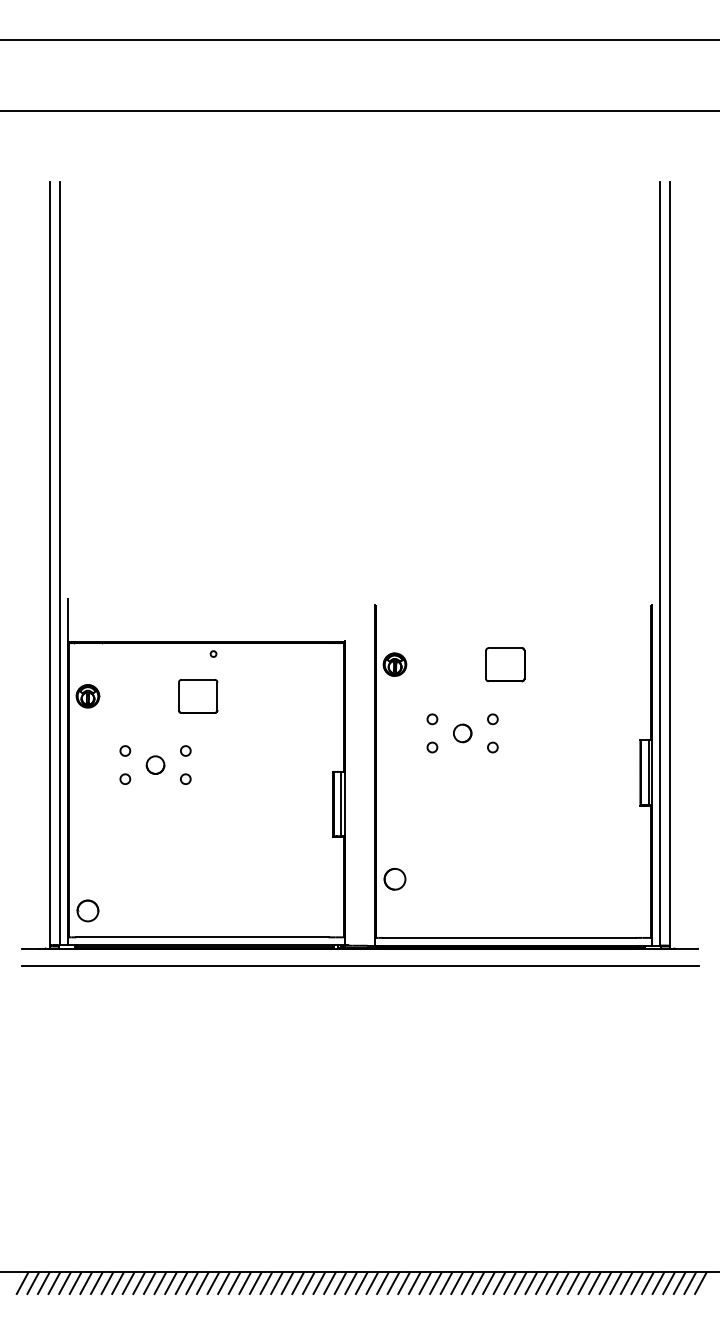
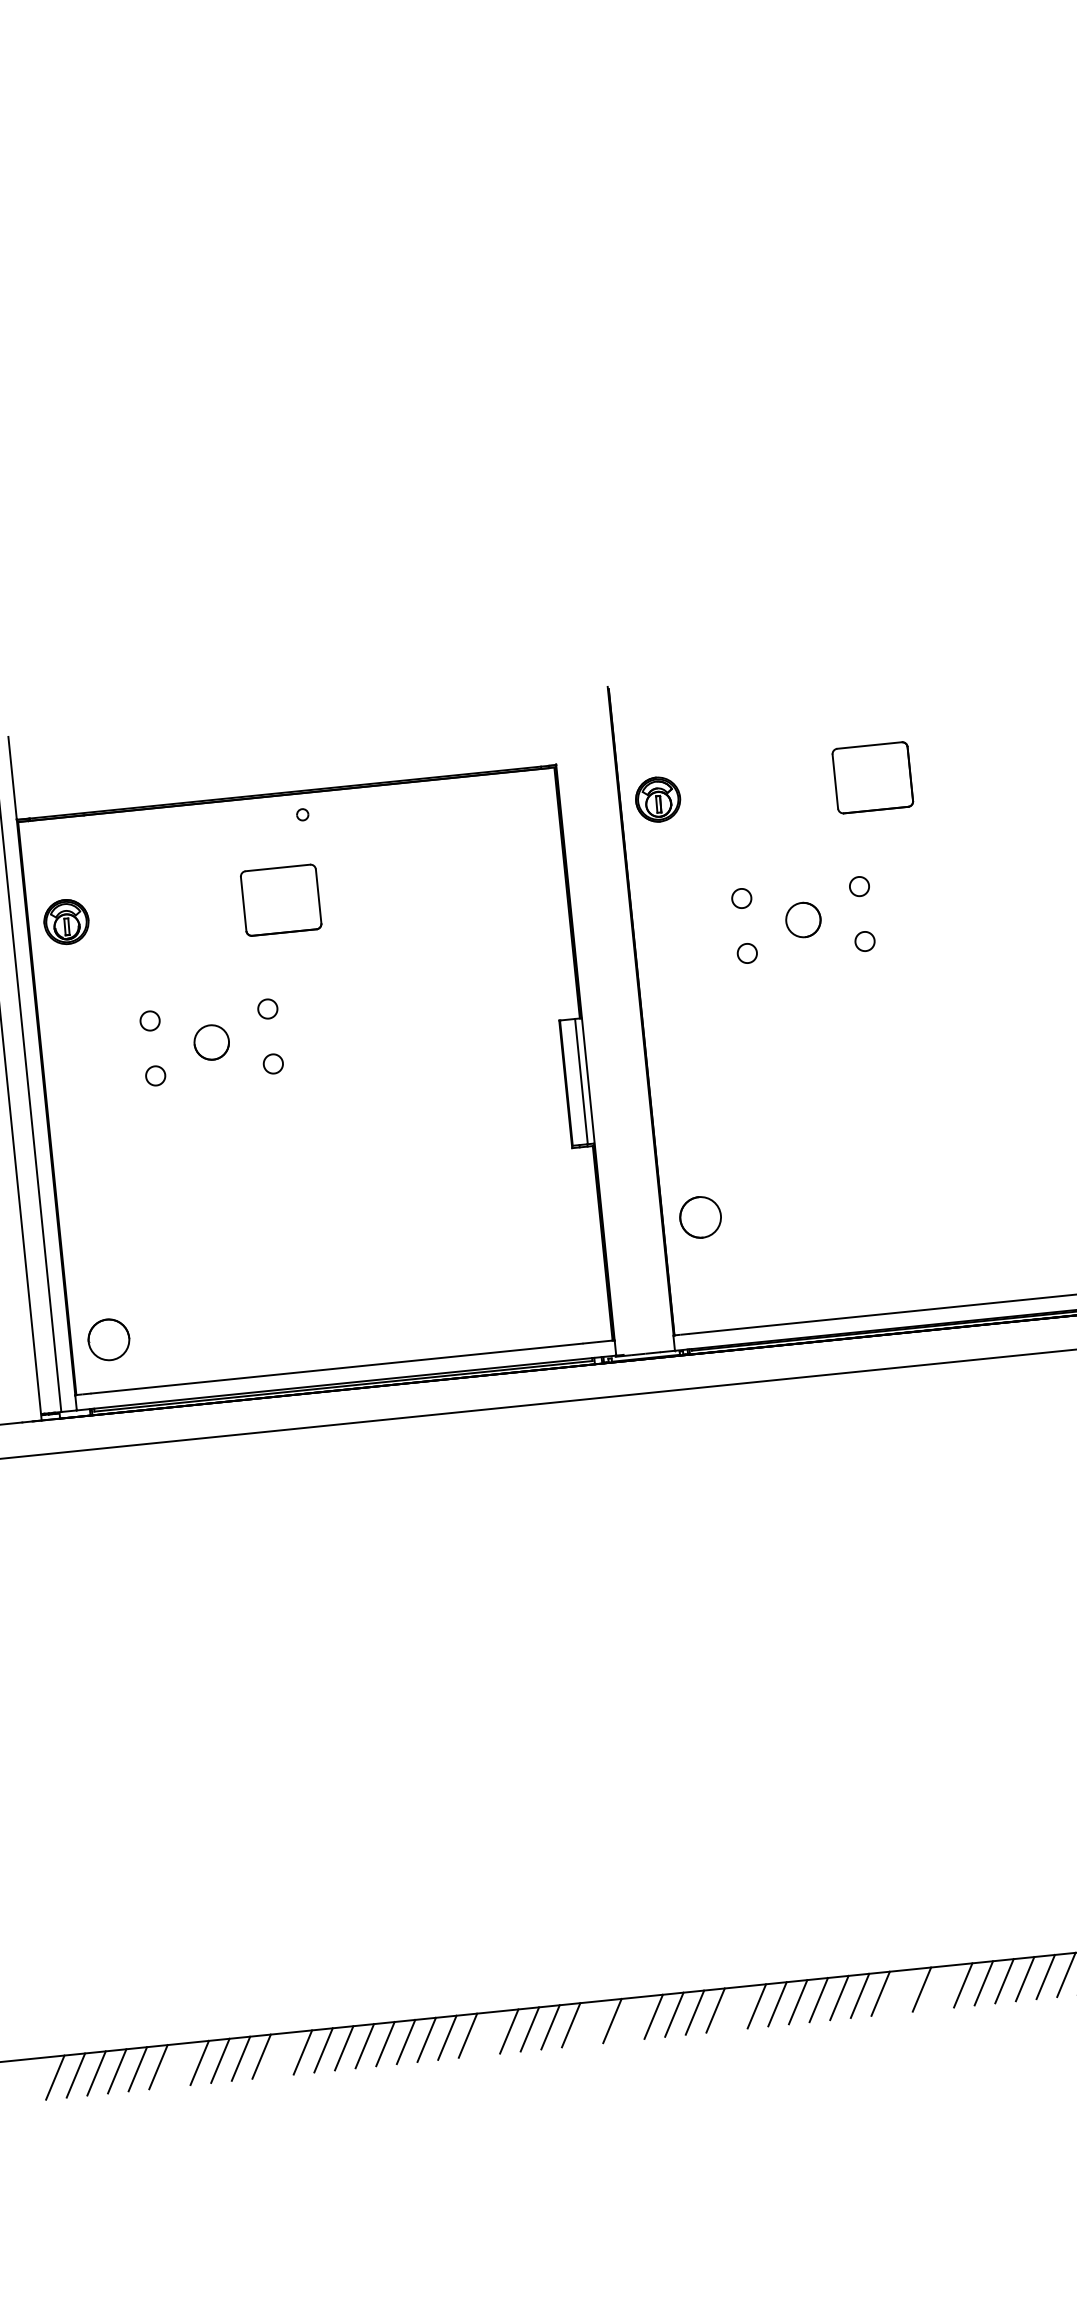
line: (86, 1282) -> (179, 2063), removed
line: (138, 1282) -> (280, 2053), removed
line: (244, 1282) -> (487, 2032), removed
line: (297, 1282) -> (590, 2021), removed
line: (319, 1282) -> (633, 2017), removed
line: (372, 1282) -> (736, 2007), removed
line: (456, 1282) -> (900, 1990), removed
line: (478, 1282) -> (942, 1986), removed

